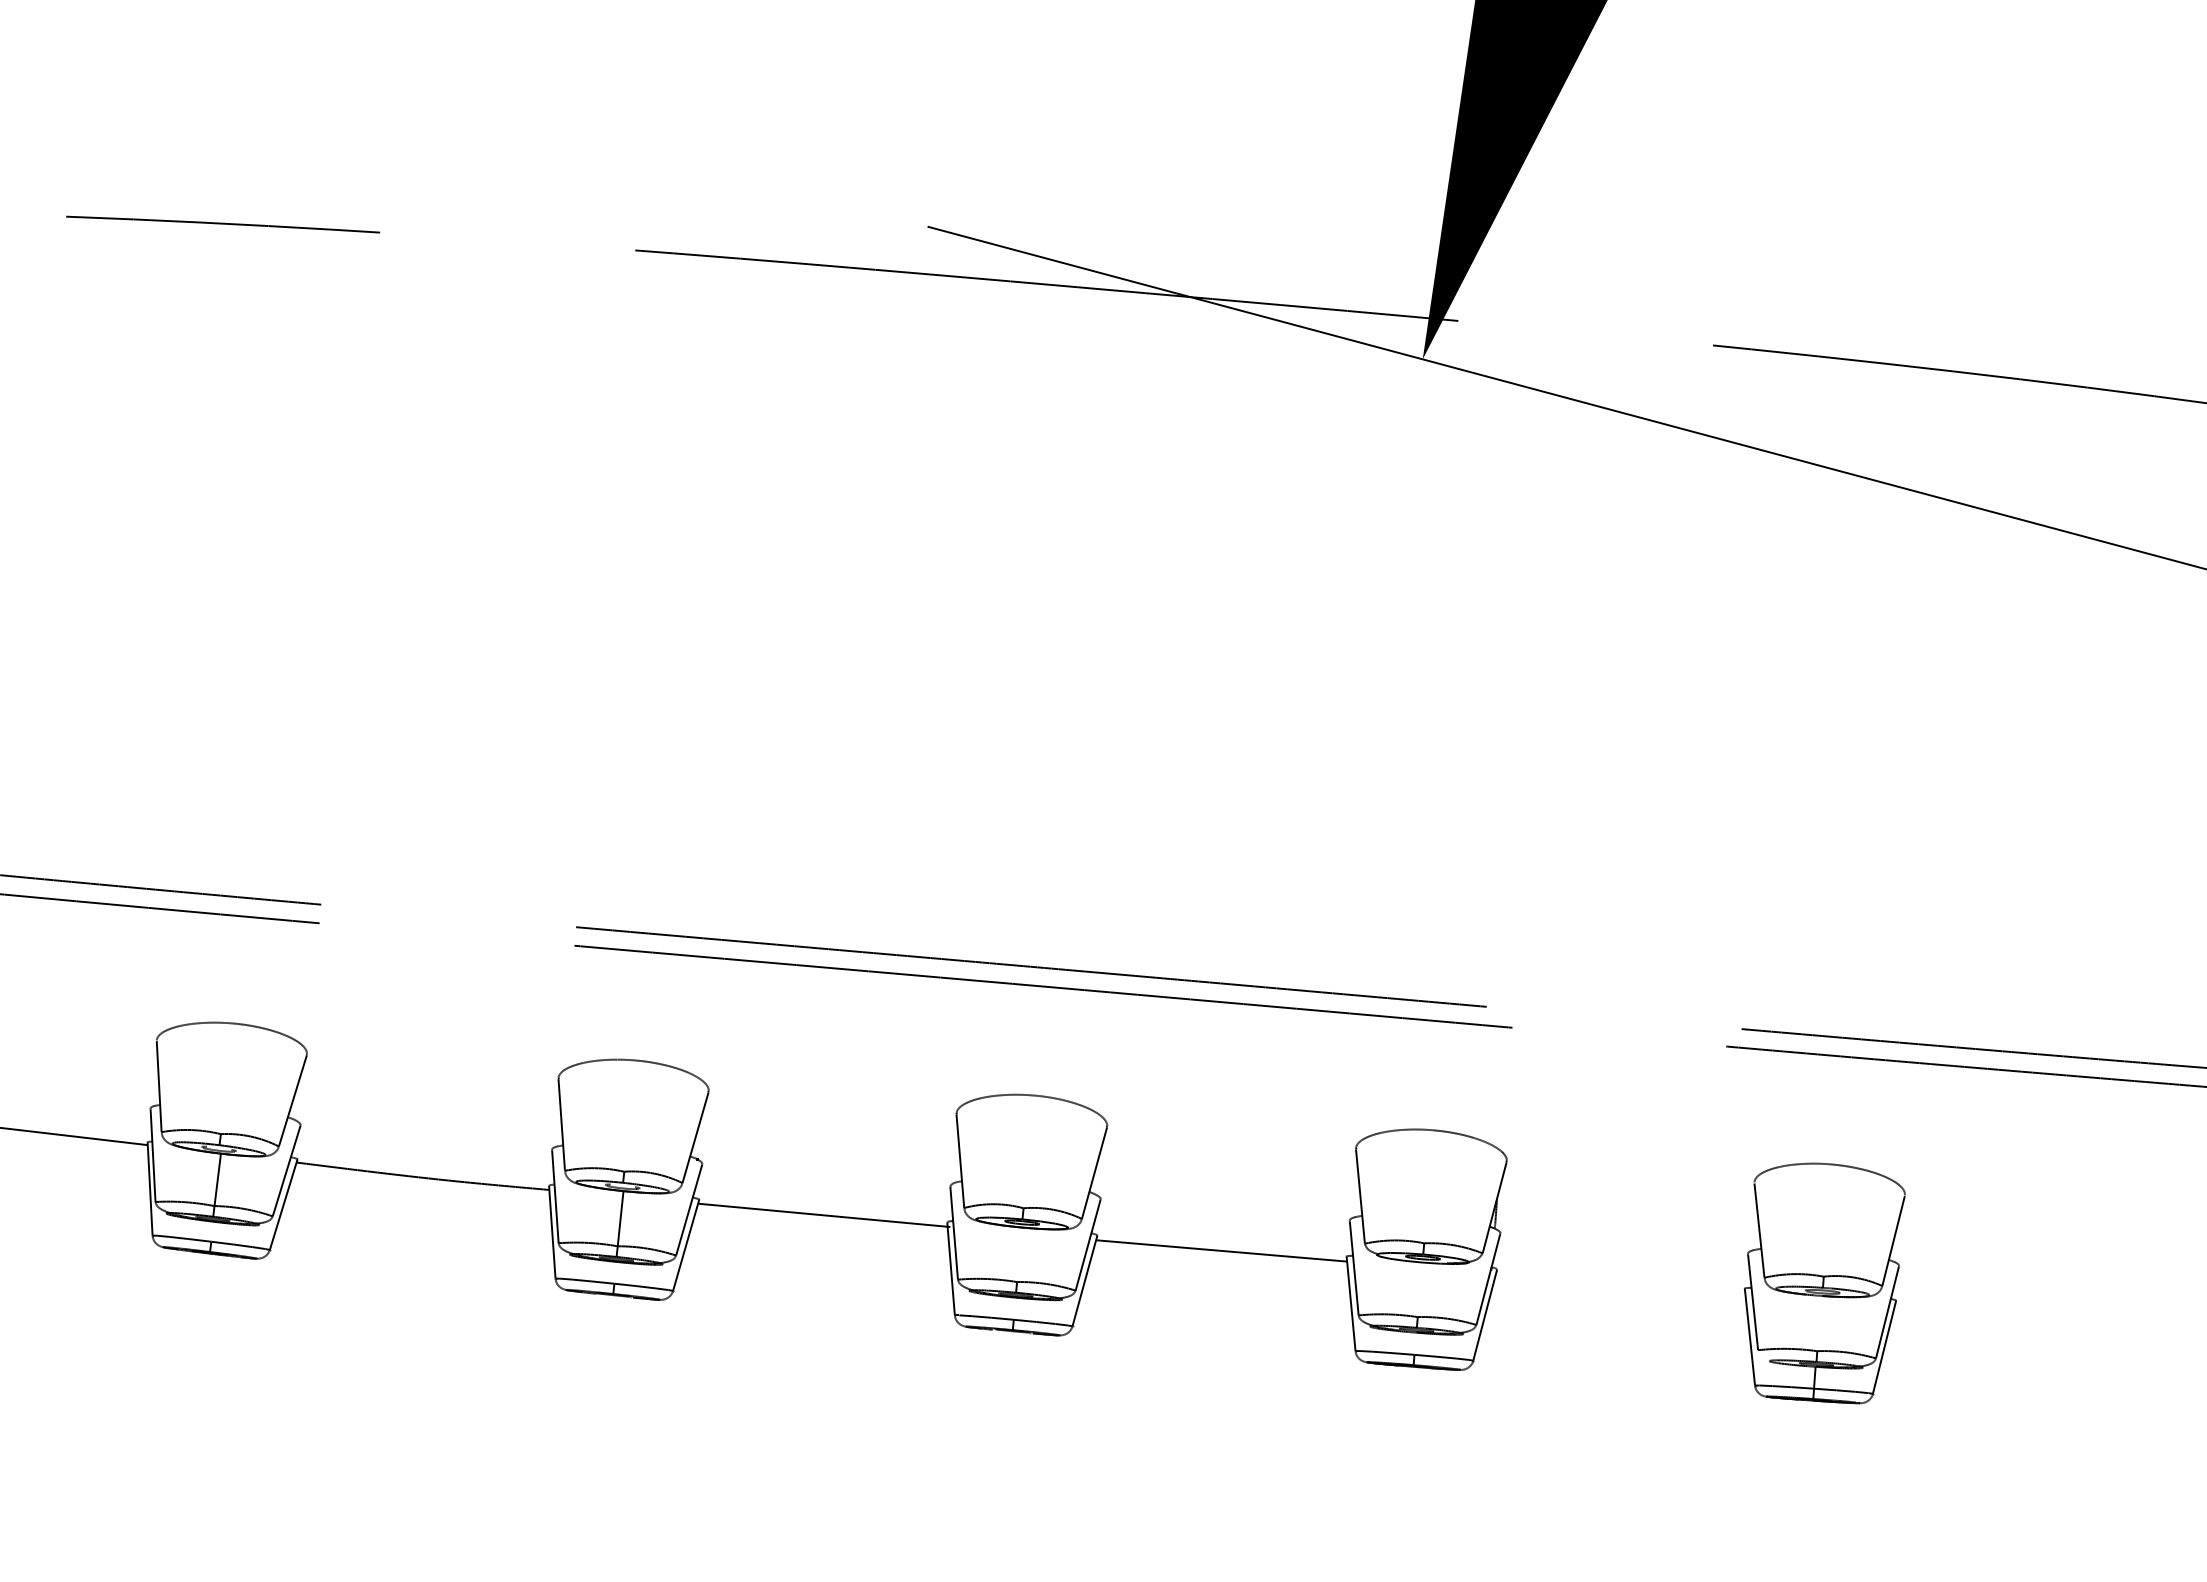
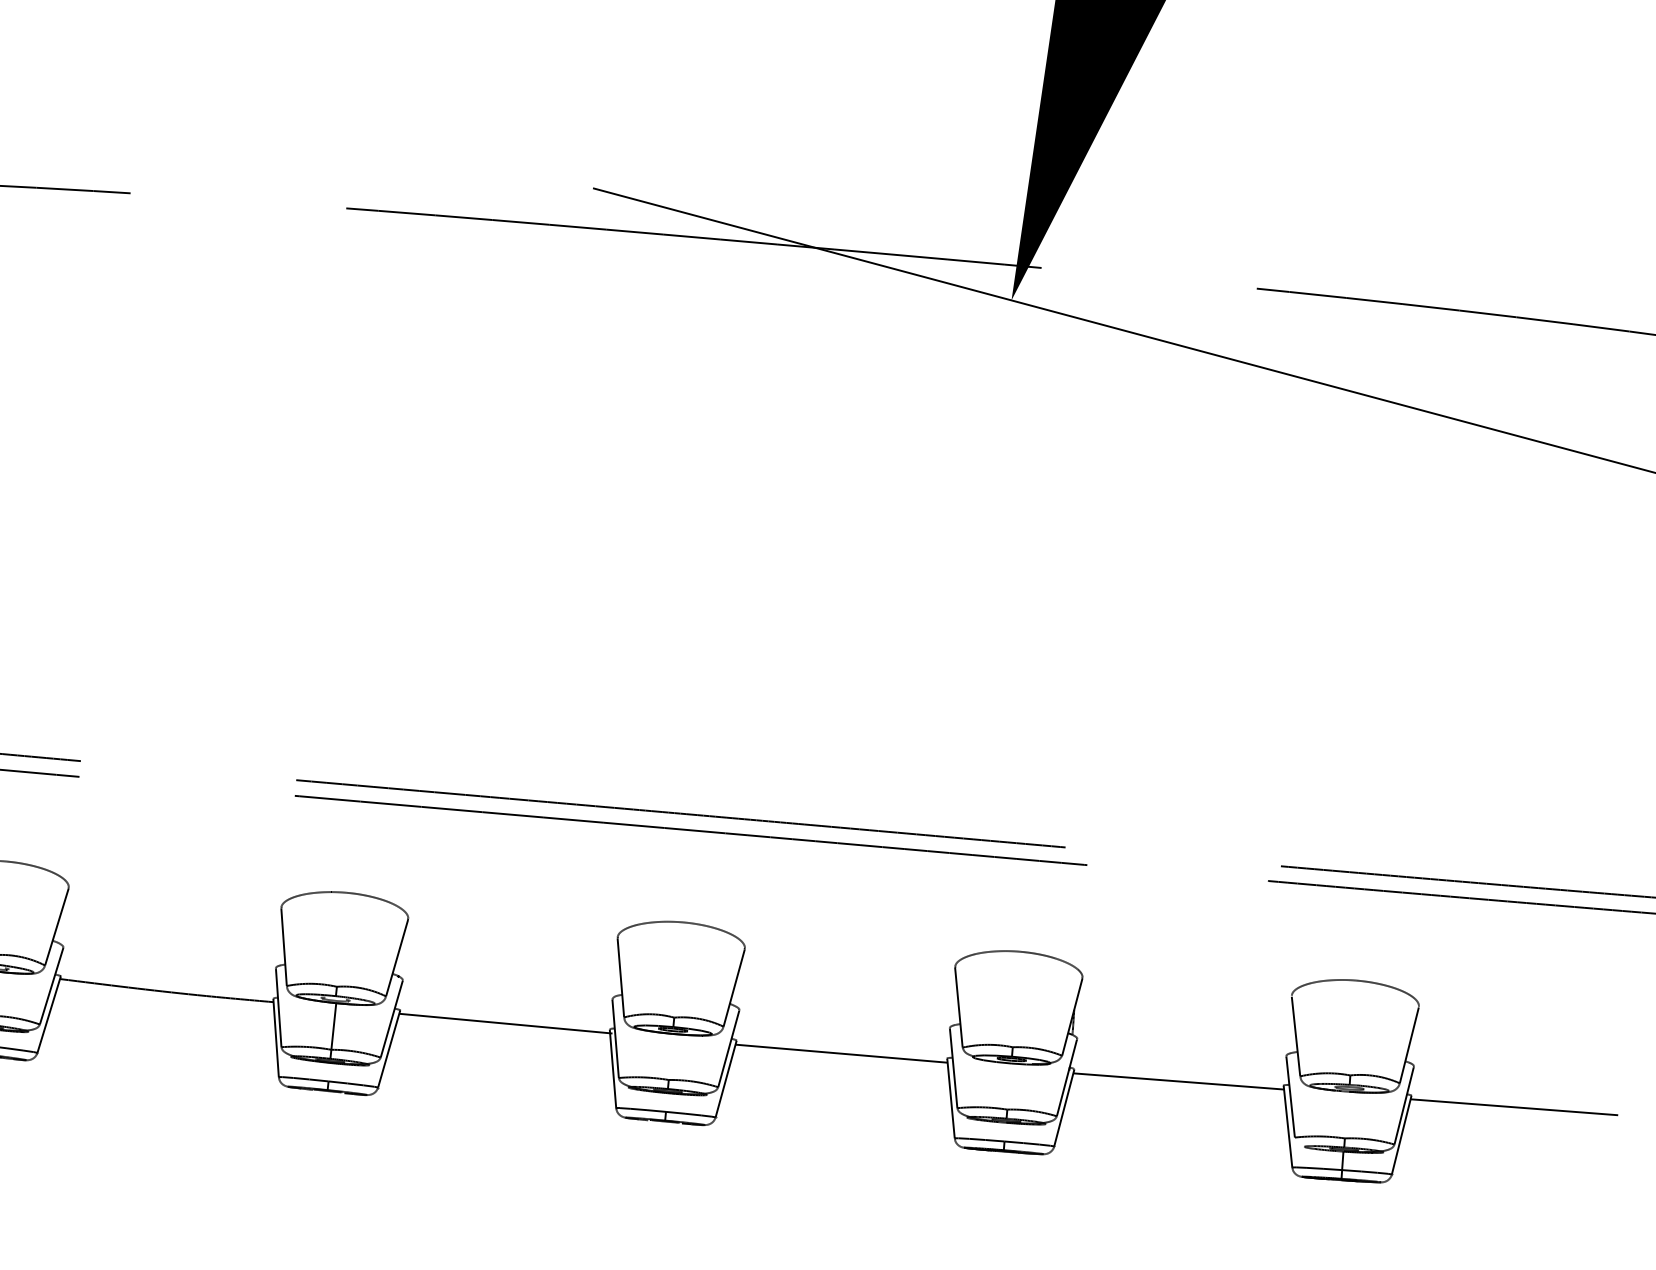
line: (1620, 1283) -> (1178, 1081), added
line: (2017, 1313) -> (1514, 1106), added

